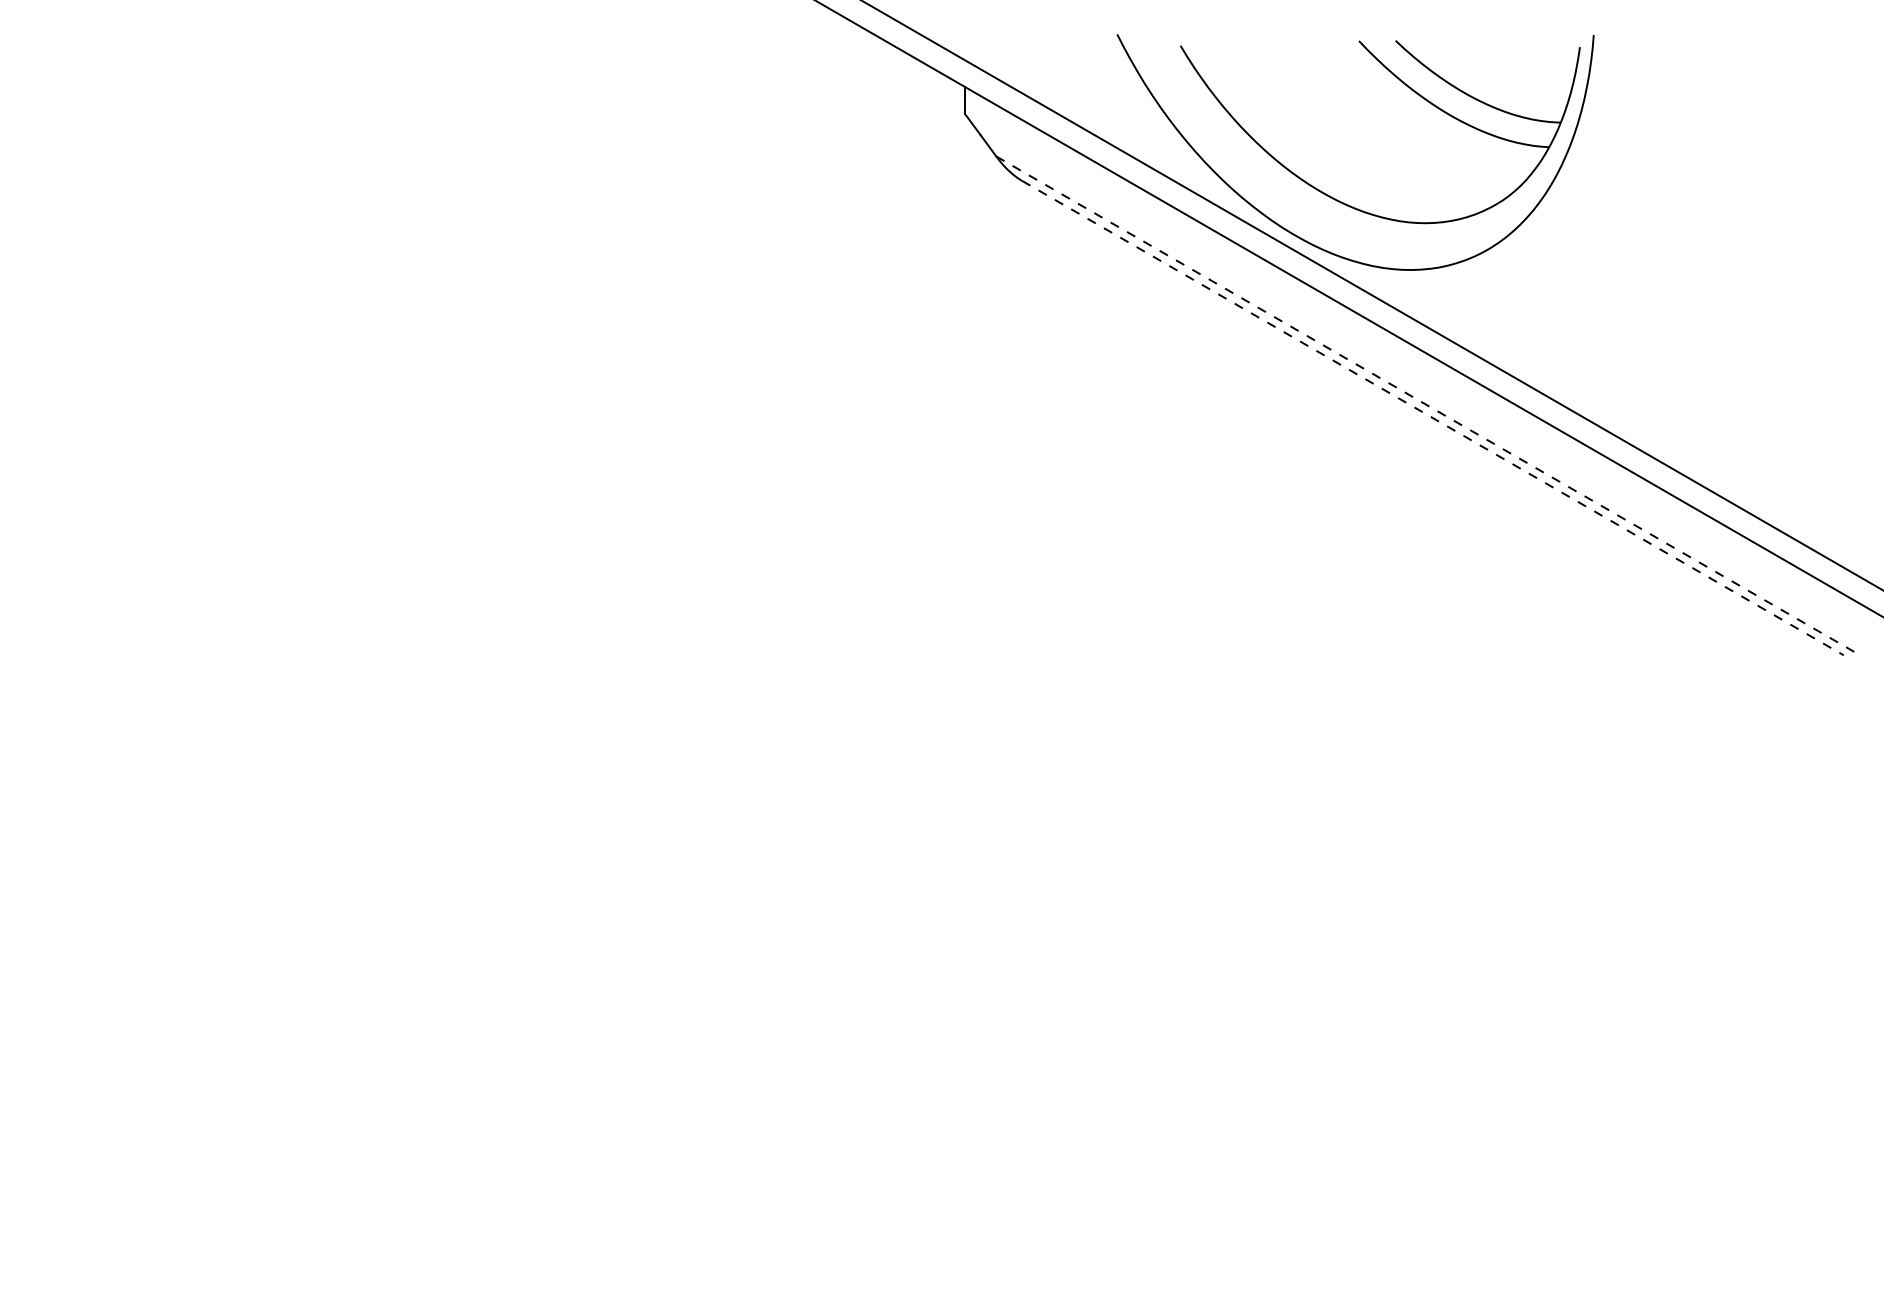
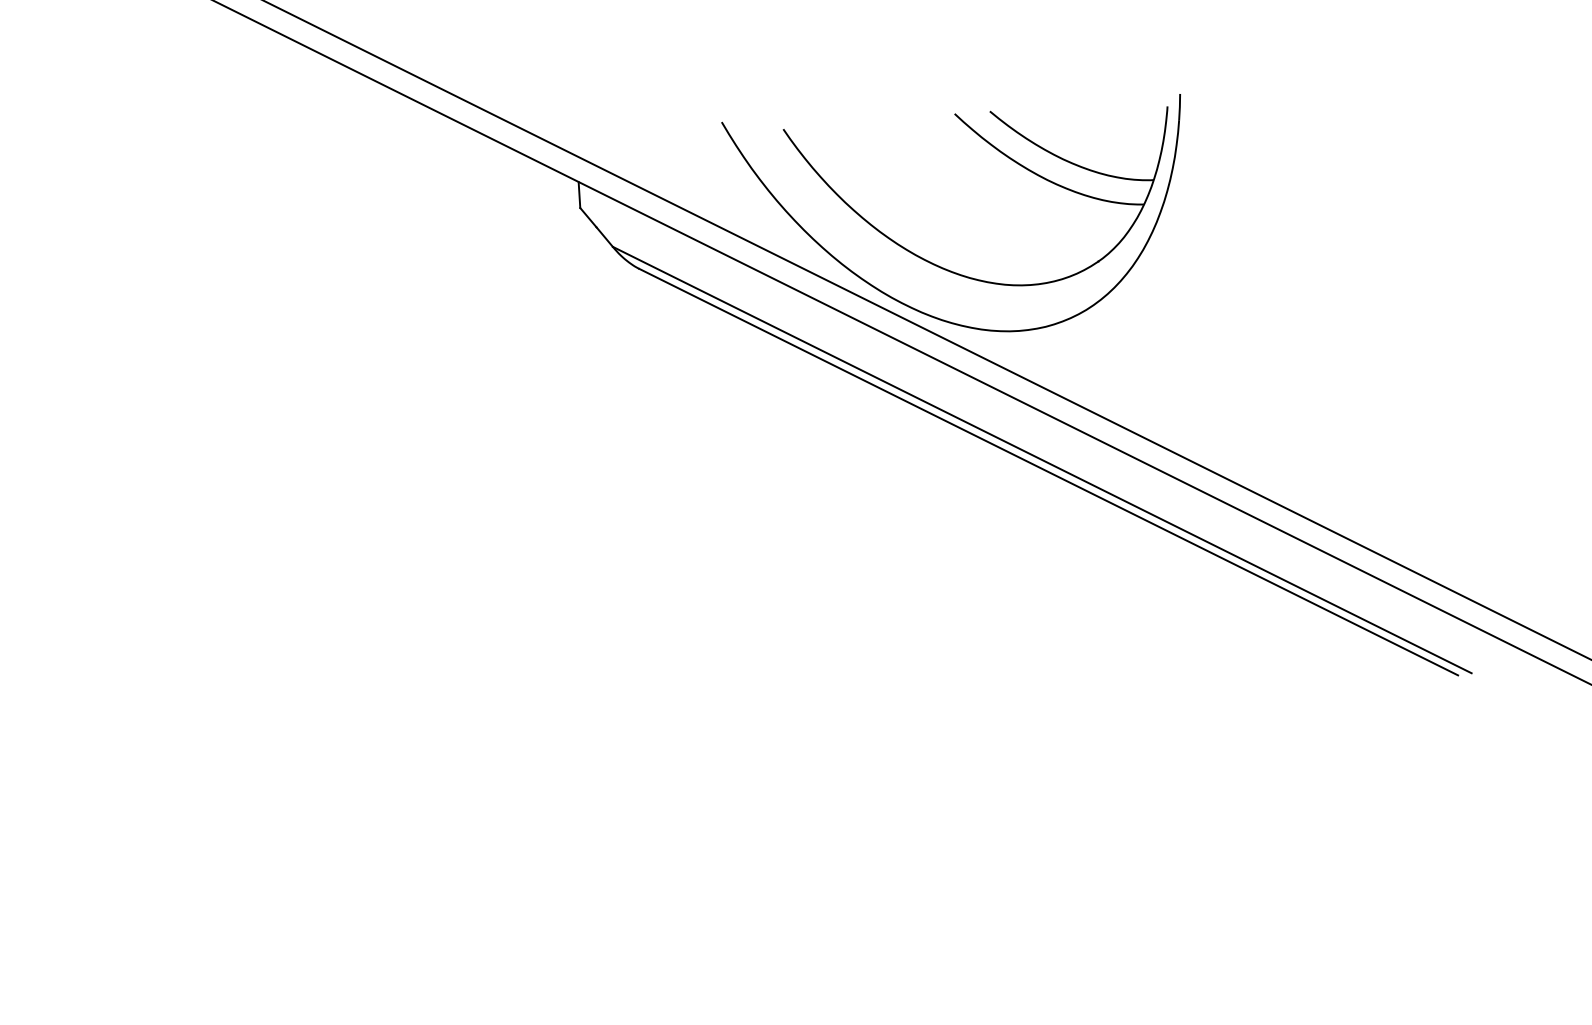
line: (1427, 405) -> (1042, 460), dashed -> solid
line: (1433, 418) -> (1049, 472), dashed -> solid

